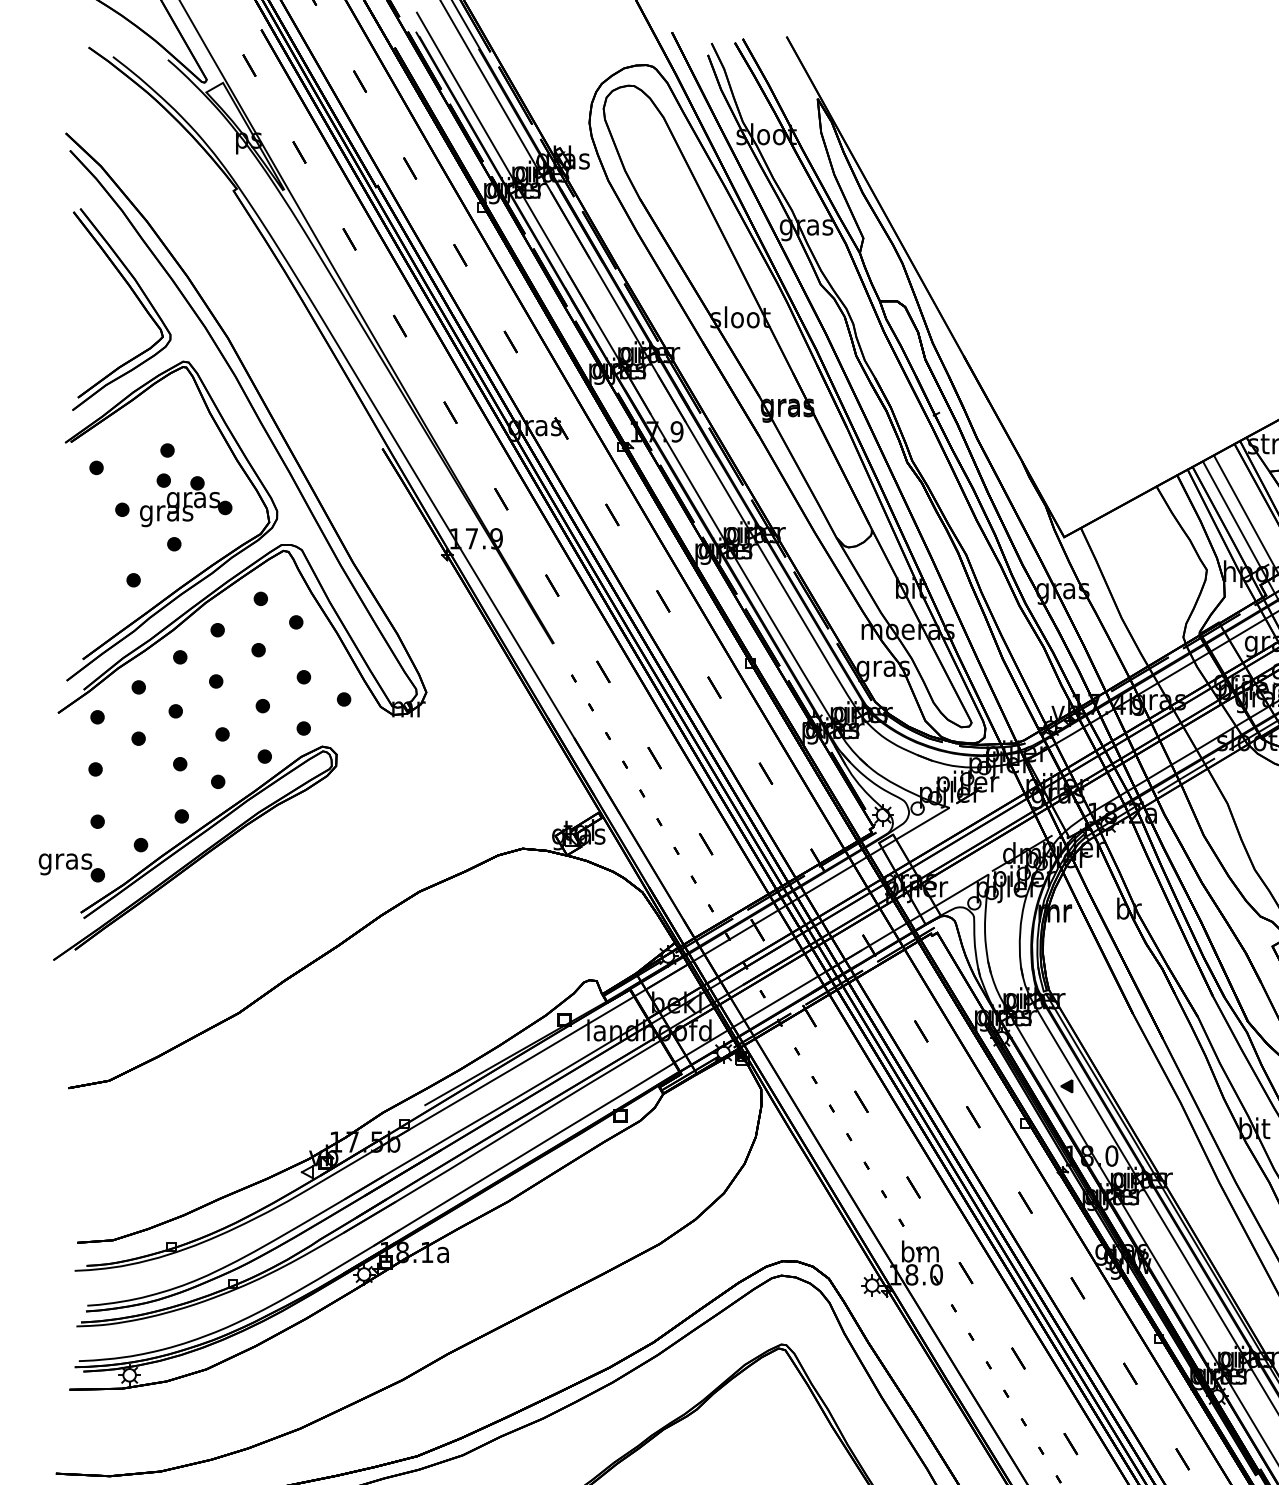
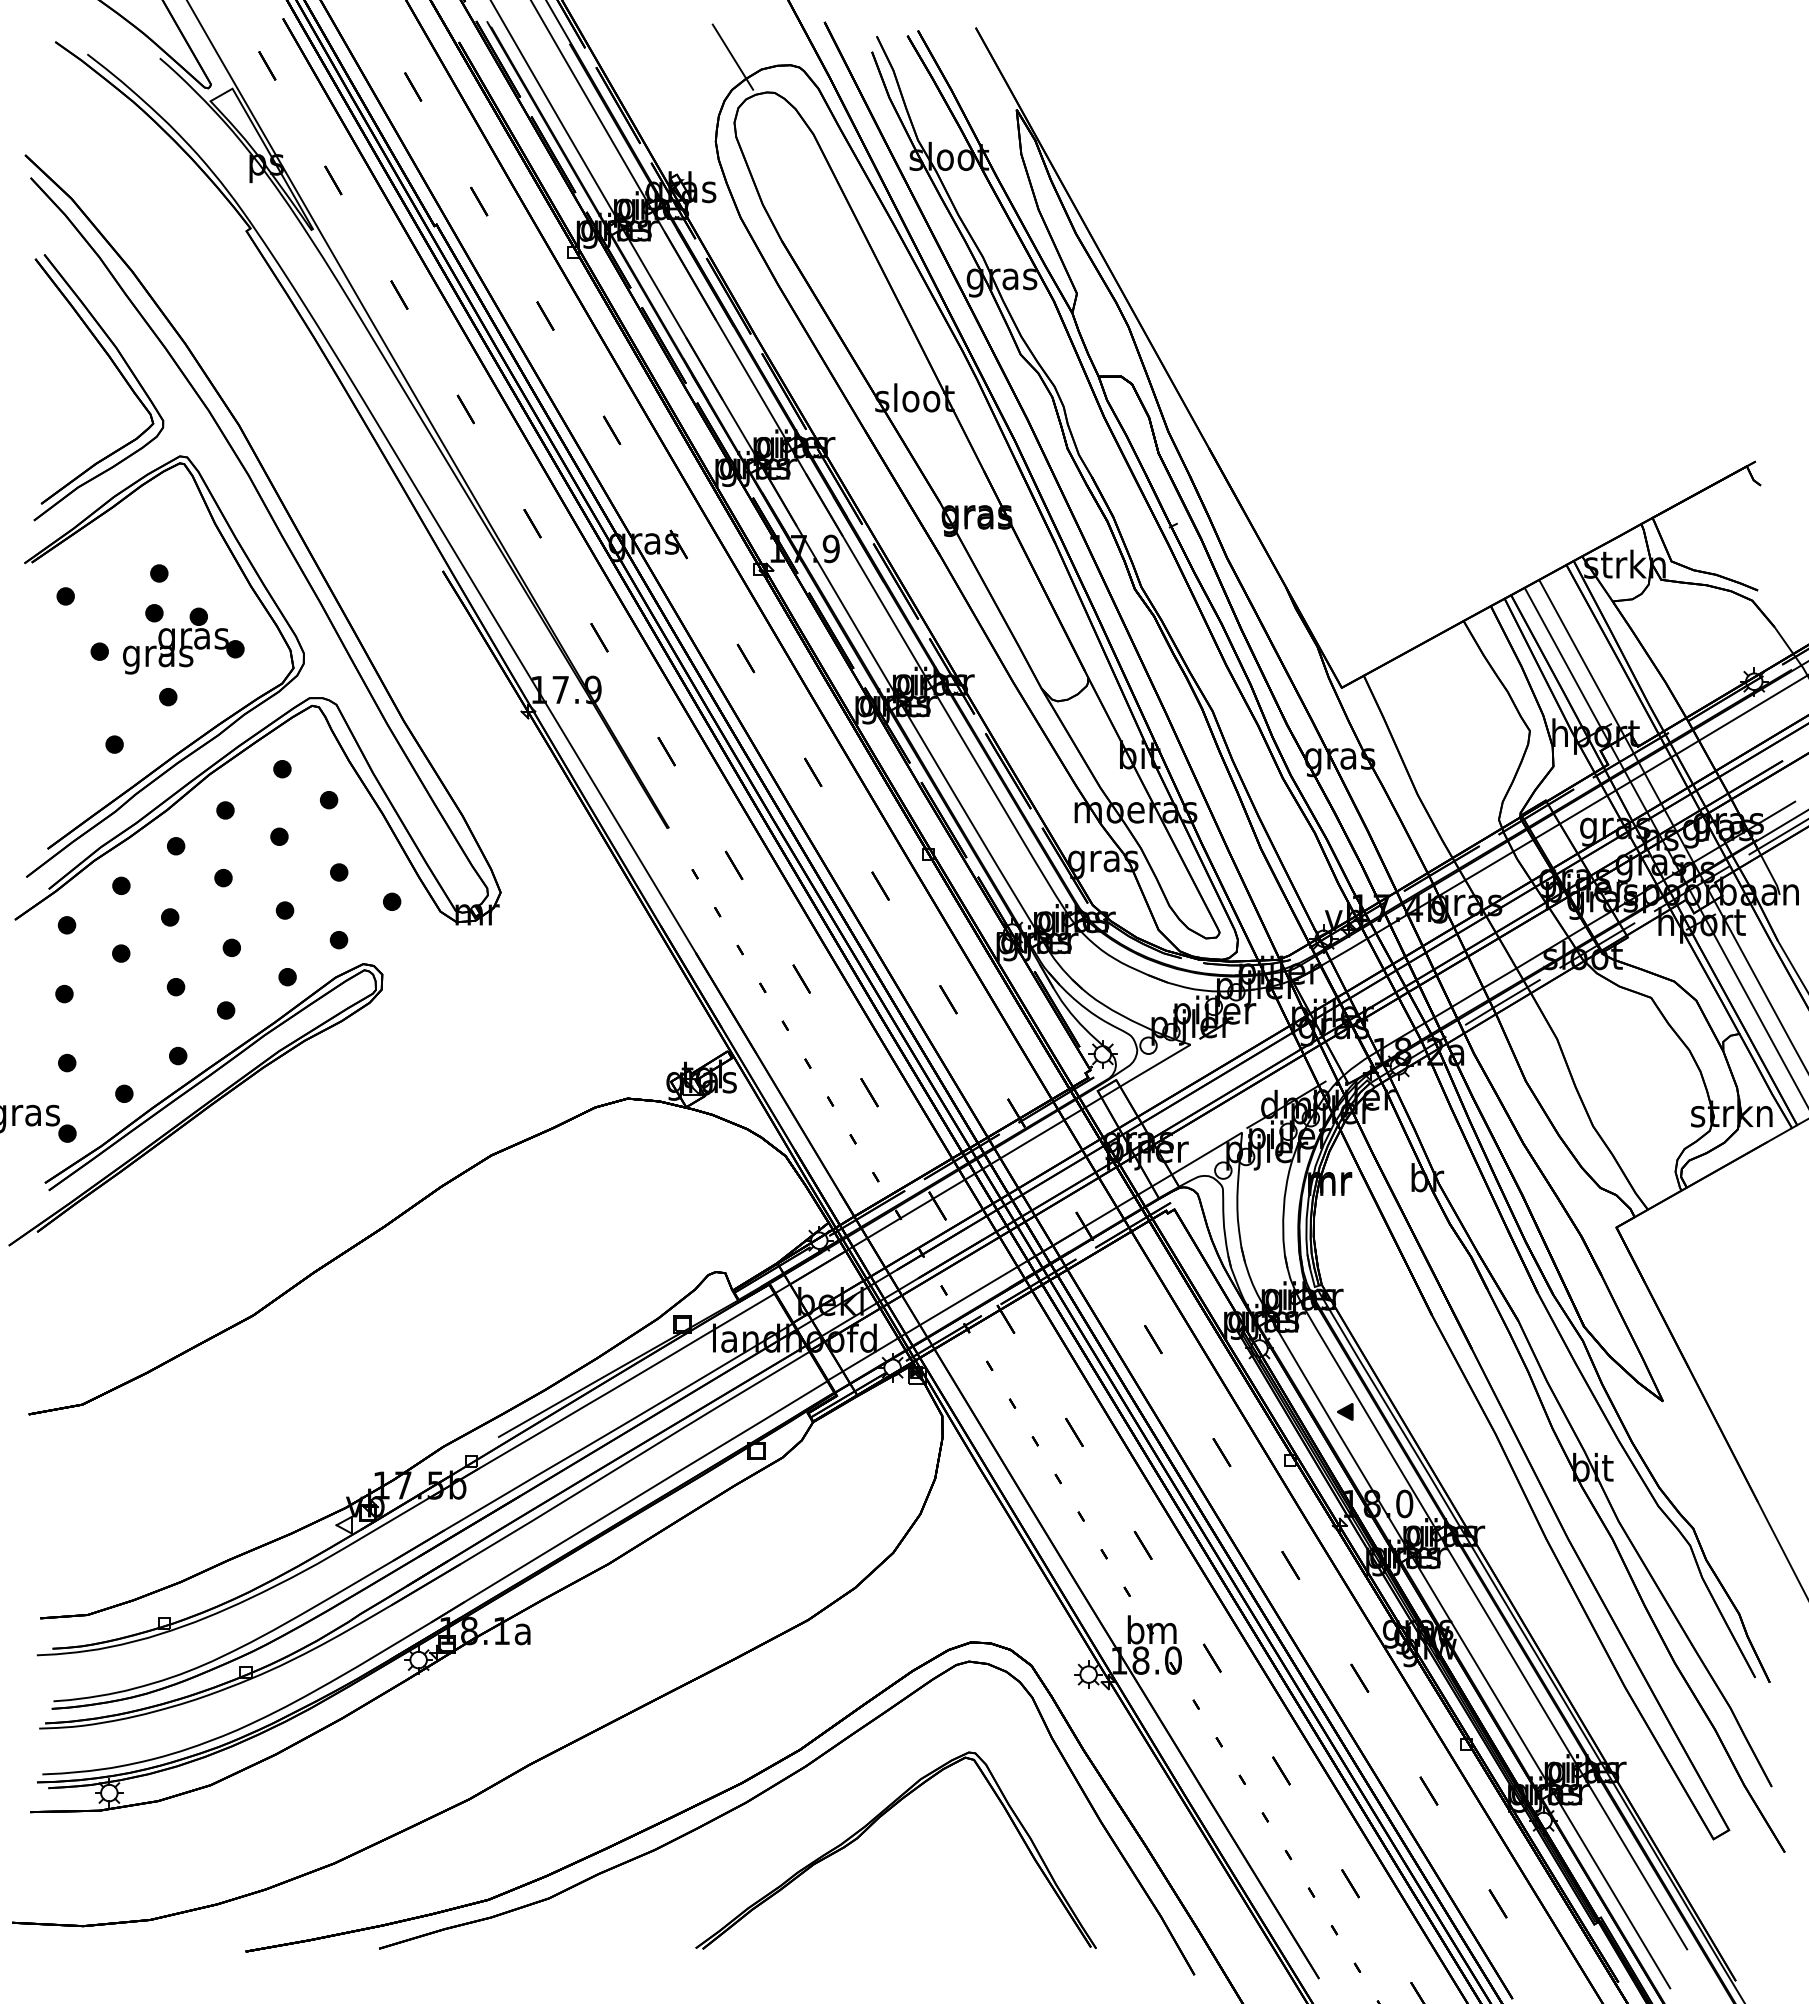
line: (602, 58) -> (732, 56), added

